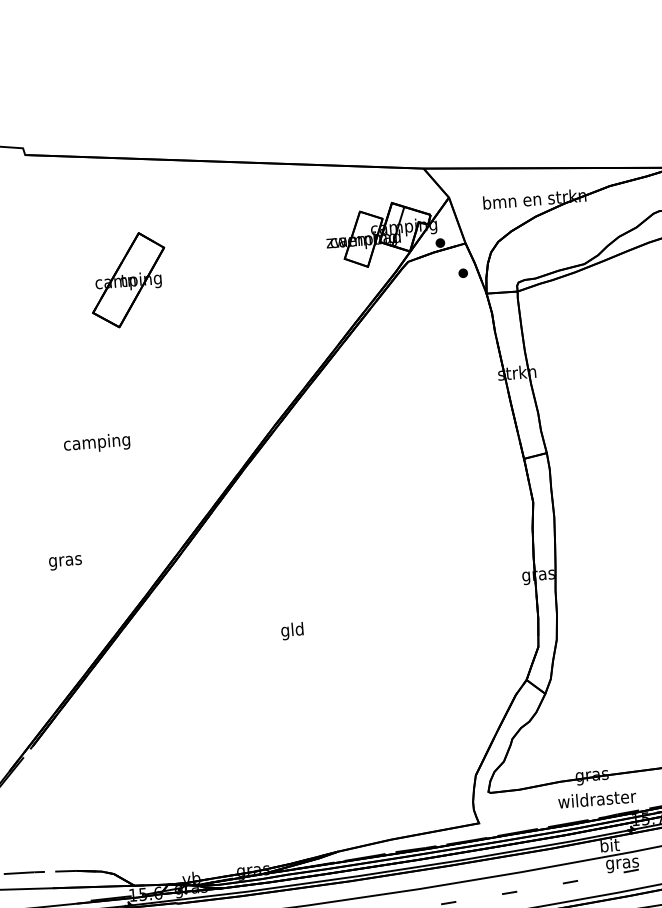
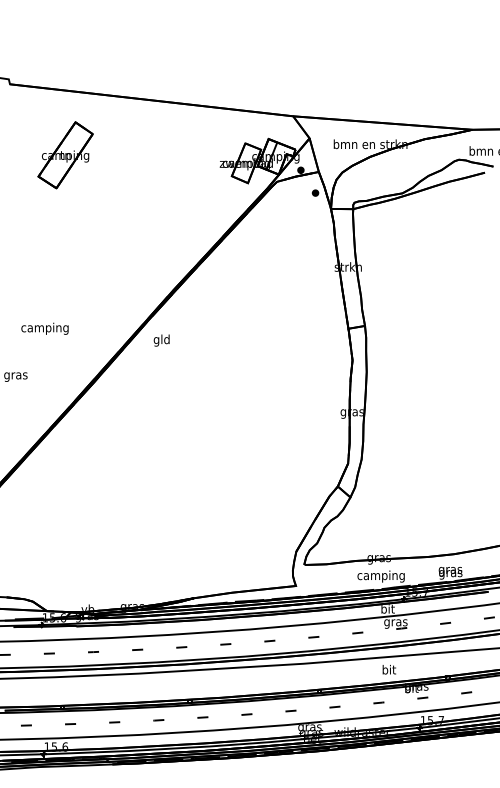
part: (128, 280) -> (65, 155), moved
text: (96, 443) -> (44, 328), moved
text: (292, 631) -> (161, 340), moved
text: (597, 800) -> (381, 576), wildraster -> camping

